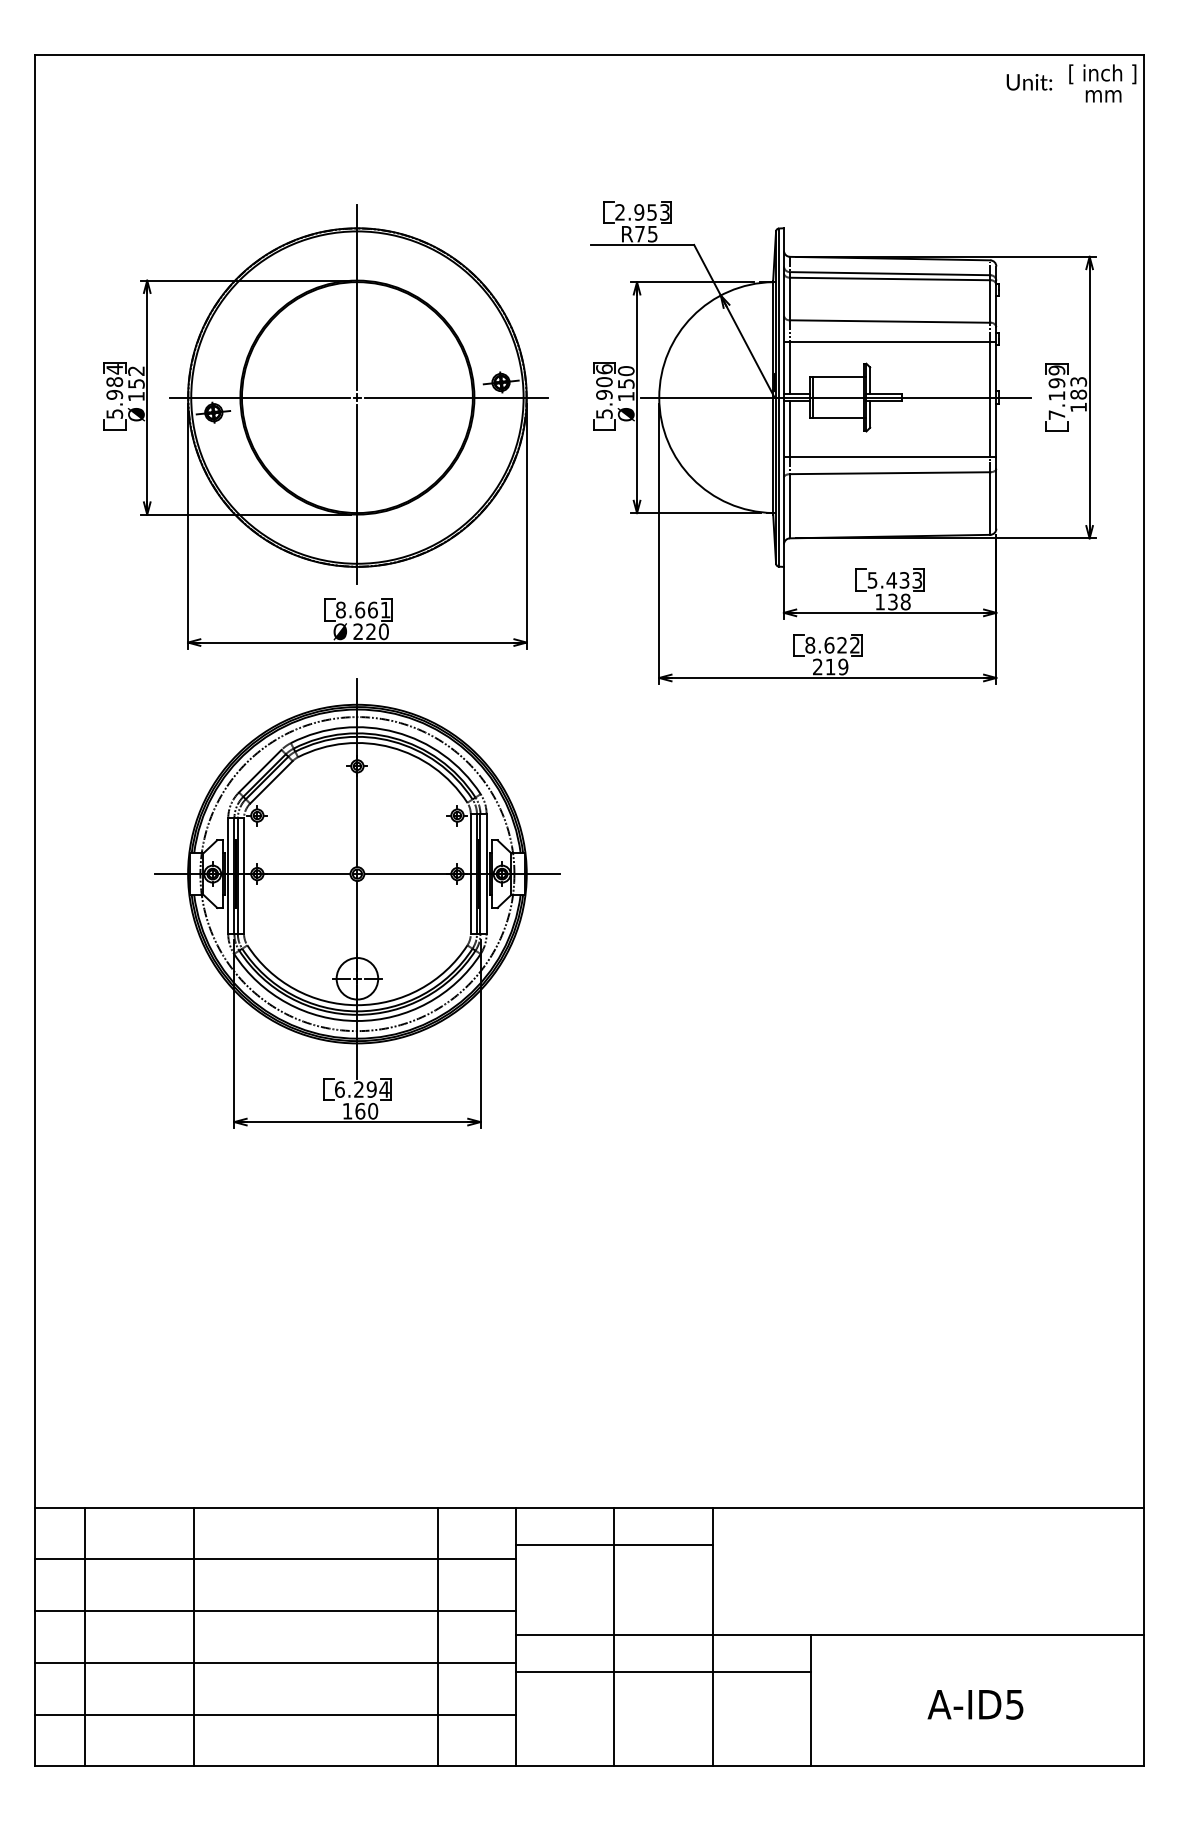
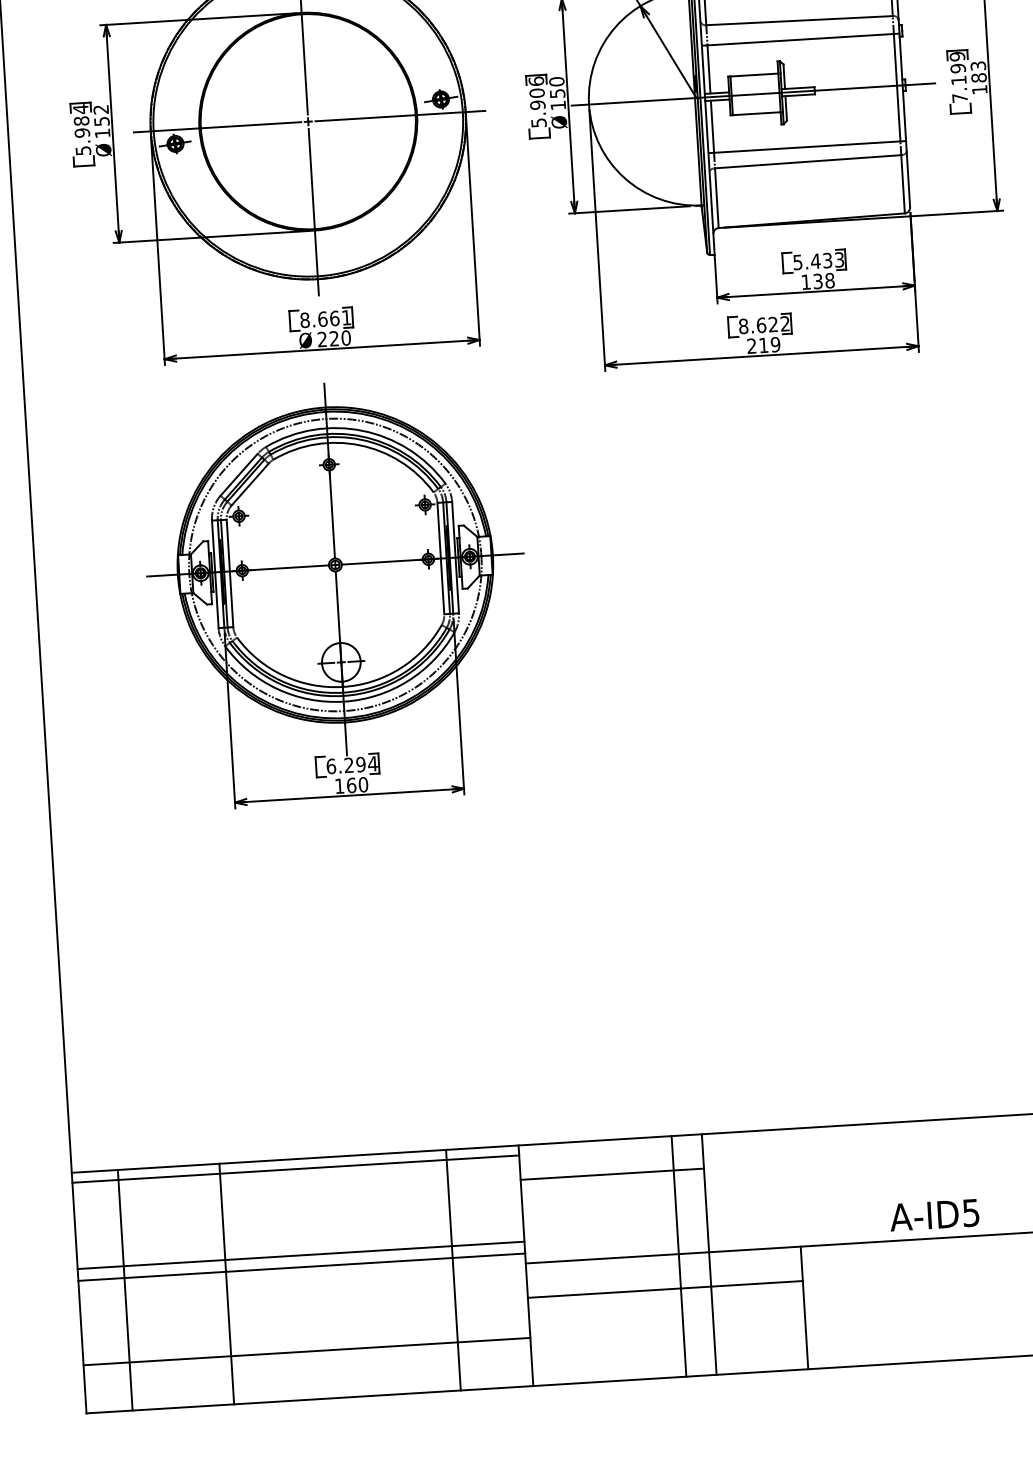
line: (275, 1559) -> (295, 1169), moved
line: (614, 1636) -> (679, 1255), moved
line: (275, 1662) -> (301, 1266), moved
text: (975, 1704) -> (934, 1215), moved

